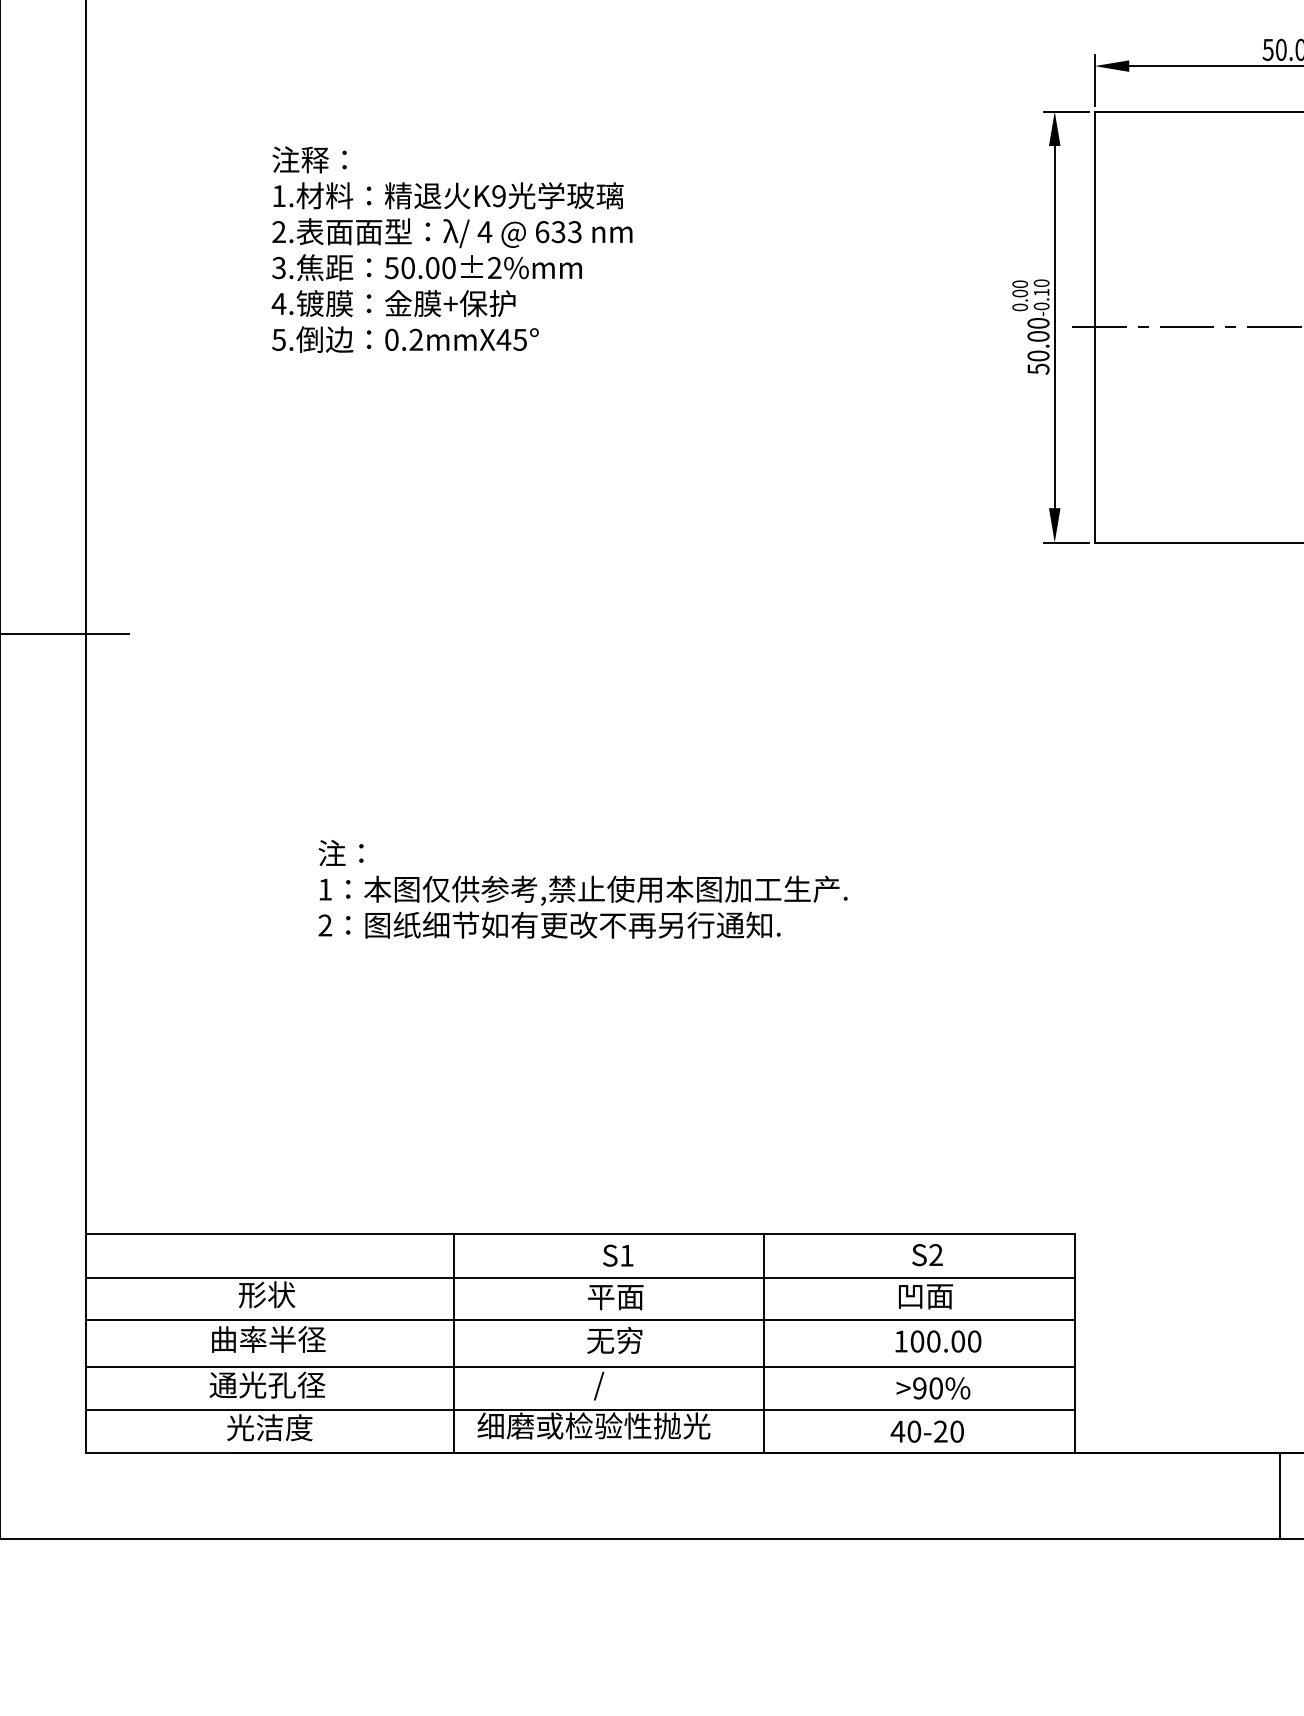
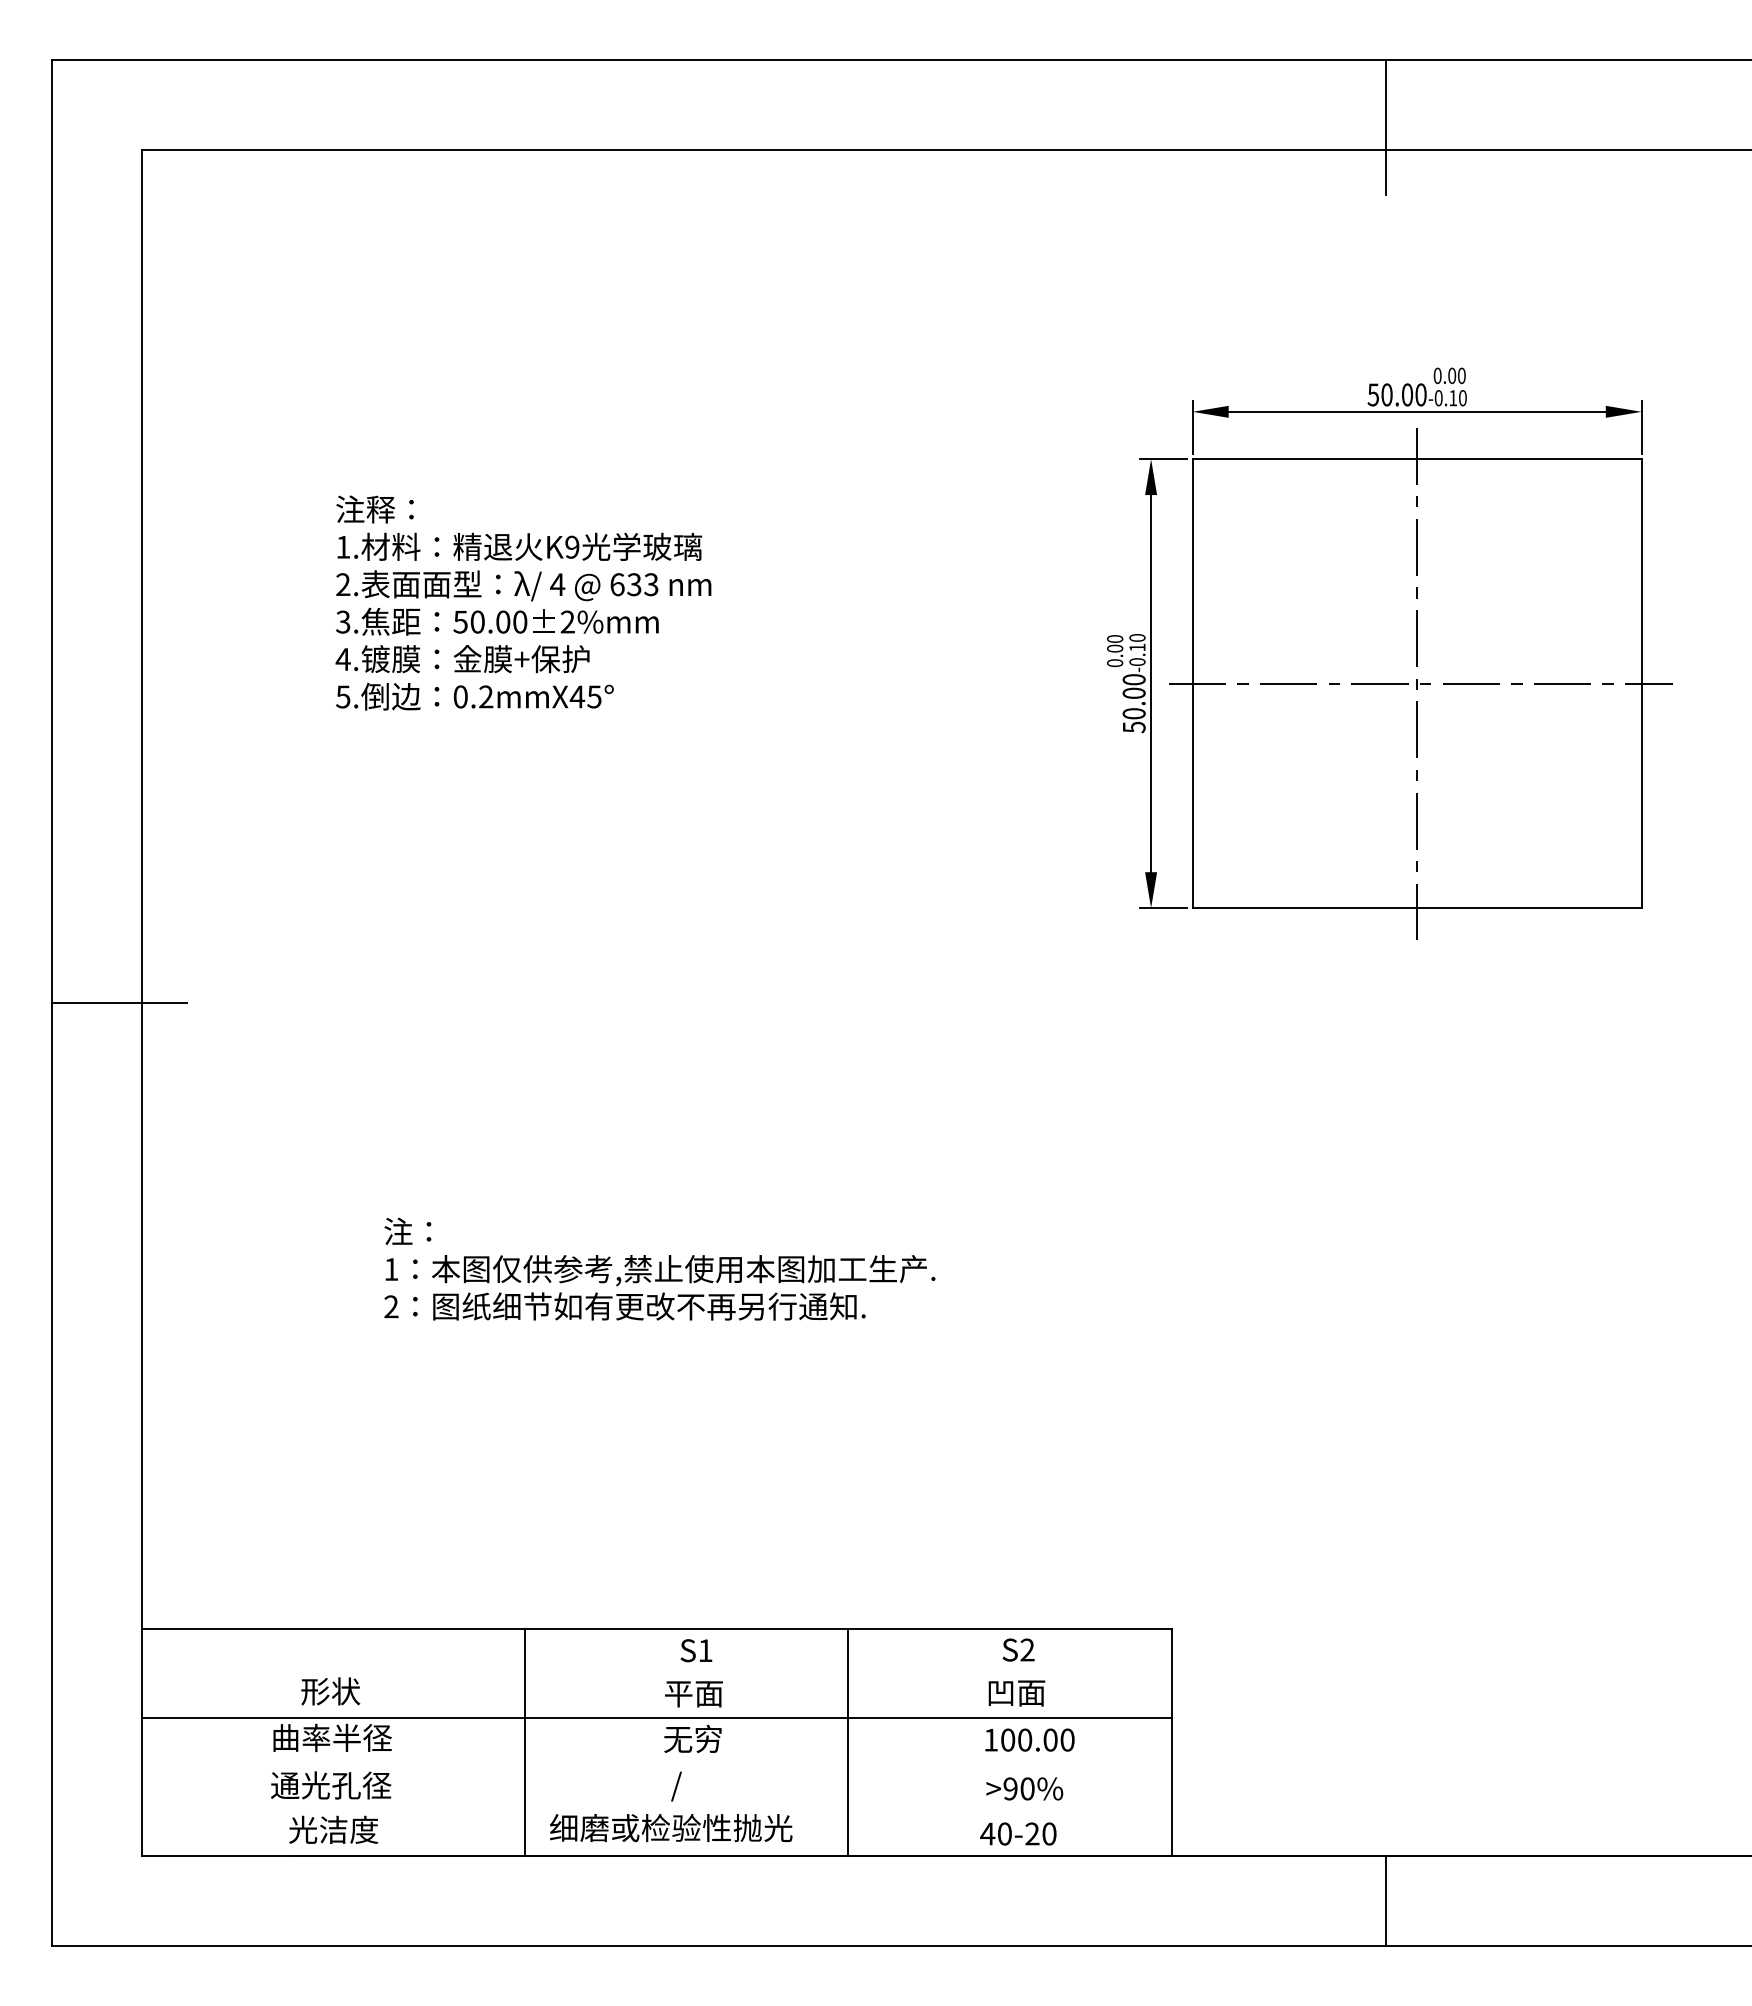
line: (579, 1277) -> (656, 1673), removed
line: (579, 1366) -> (656, 1766), removed
line: (579, 1410) -> (656, 1811), removed

